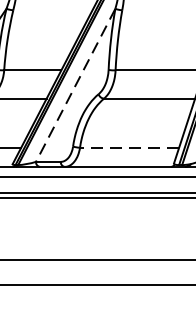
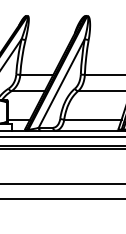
line: (75, 85) -> (61, 83), dashed -> solid
line: (128, 147) -> (92, 119), dashed -> solid

